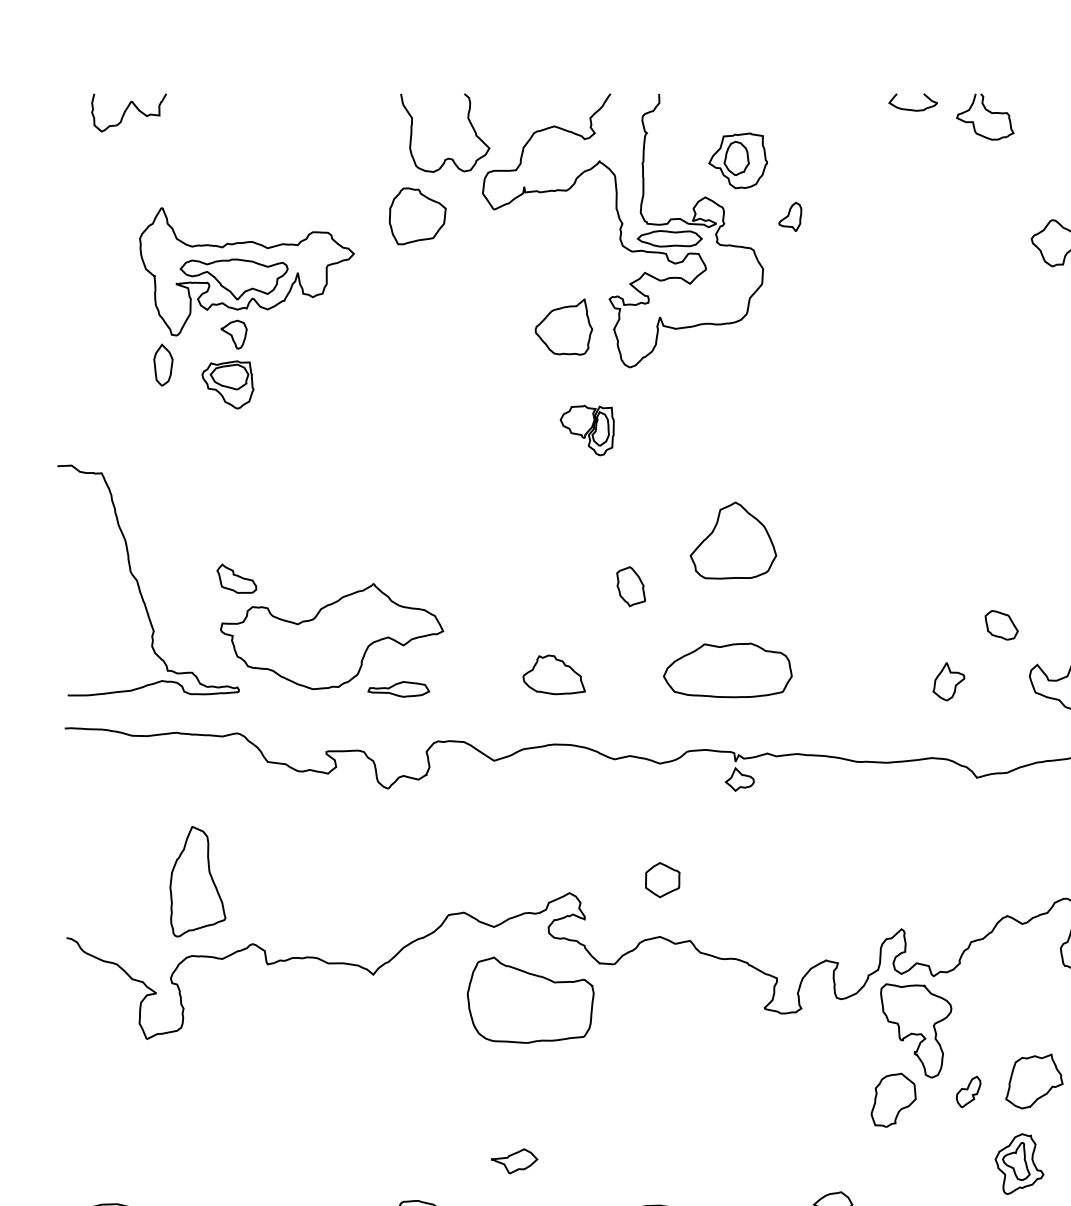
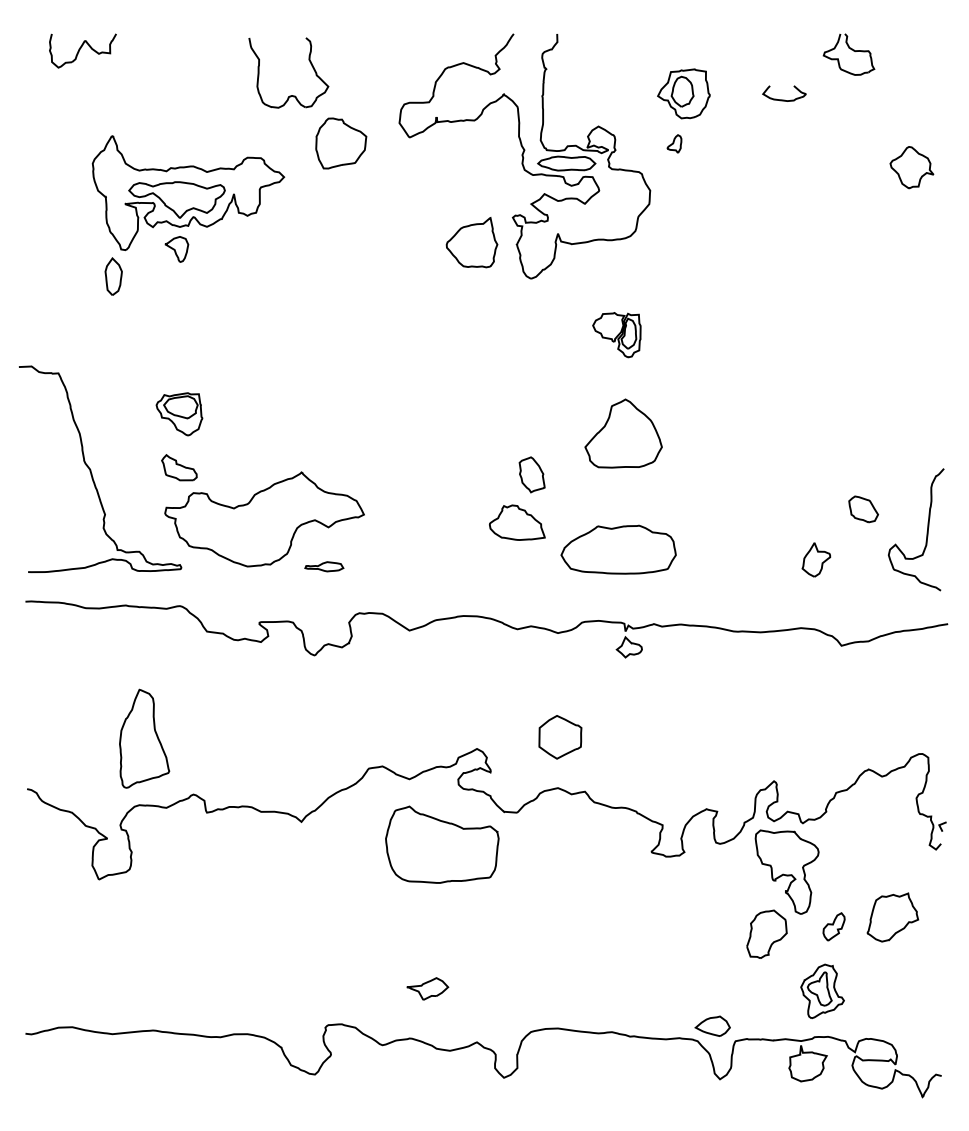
part: (913, 102) -> (784, 93), moved
part: (445, 158) -> (289, 95), moved
part: (737, 160) -> (683, 93), moved
part: (790, 216) -> (674, 143), size x0.7
part: (228, 385) -> (179, 414), moved
part: (586, 430) -> (616, 335), moved
part: (554, 674) -> (517, 522), moved
part: (399, 689) -> (324, 566), size x0.7
part: (662, 880) -> (560, 737), size x1.4
part: (1019, 1163) -> (822, 990), moved

